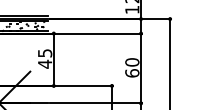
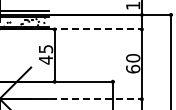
line: (96, 33) -> (97, 29), solid -> dashed
line: (96, 103) -> (97, 99), solid -> dashed

